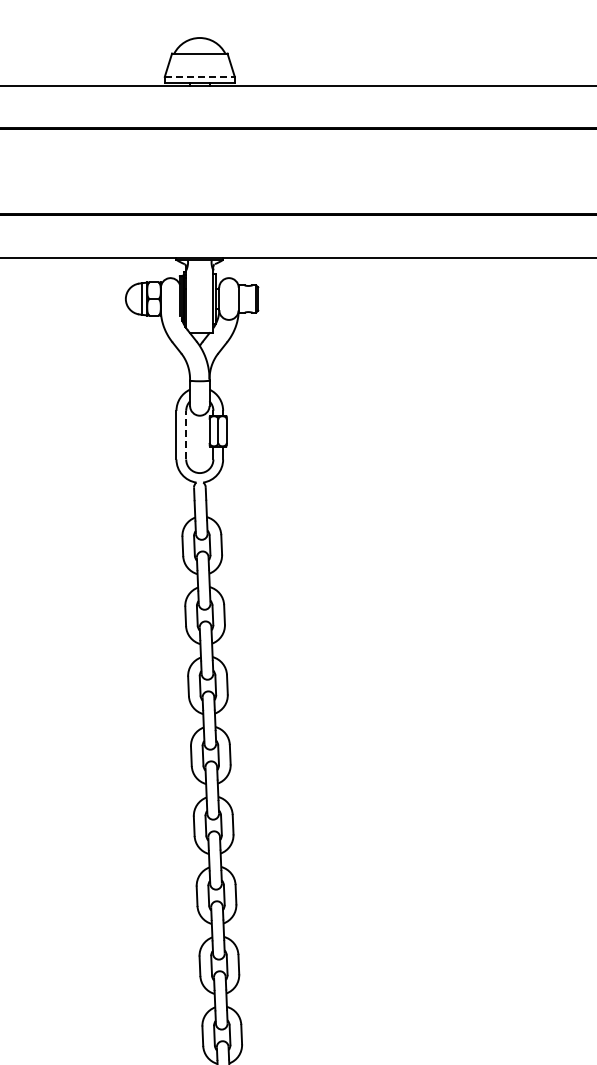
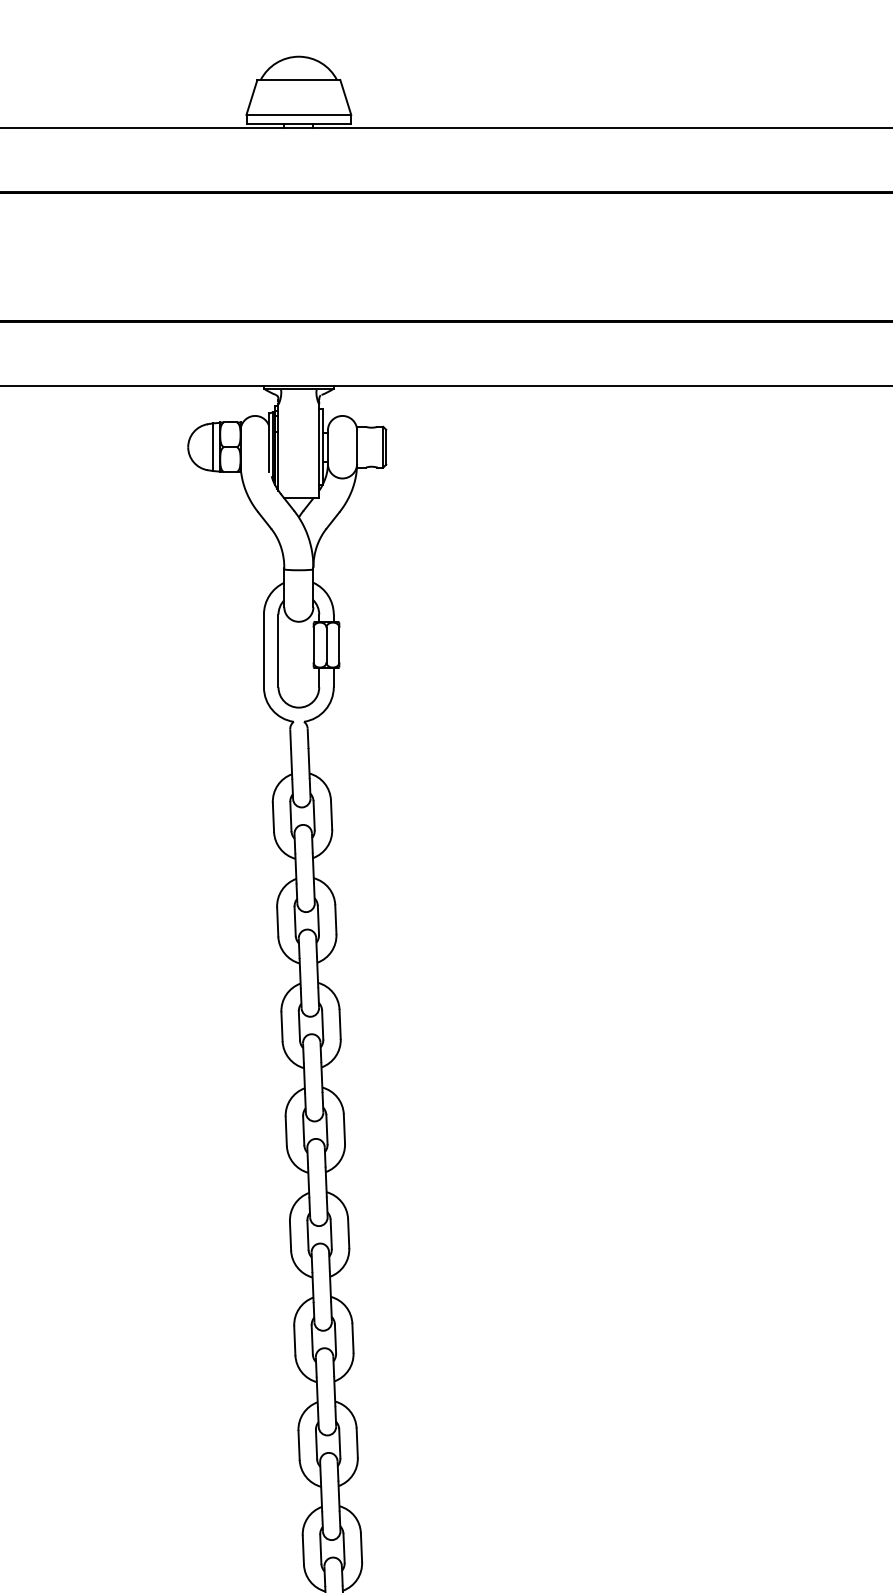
line: (200, 76) -> (299, 114), dashed -> solid
line: (186, 434) -> (278, 649), dashed -> solid

